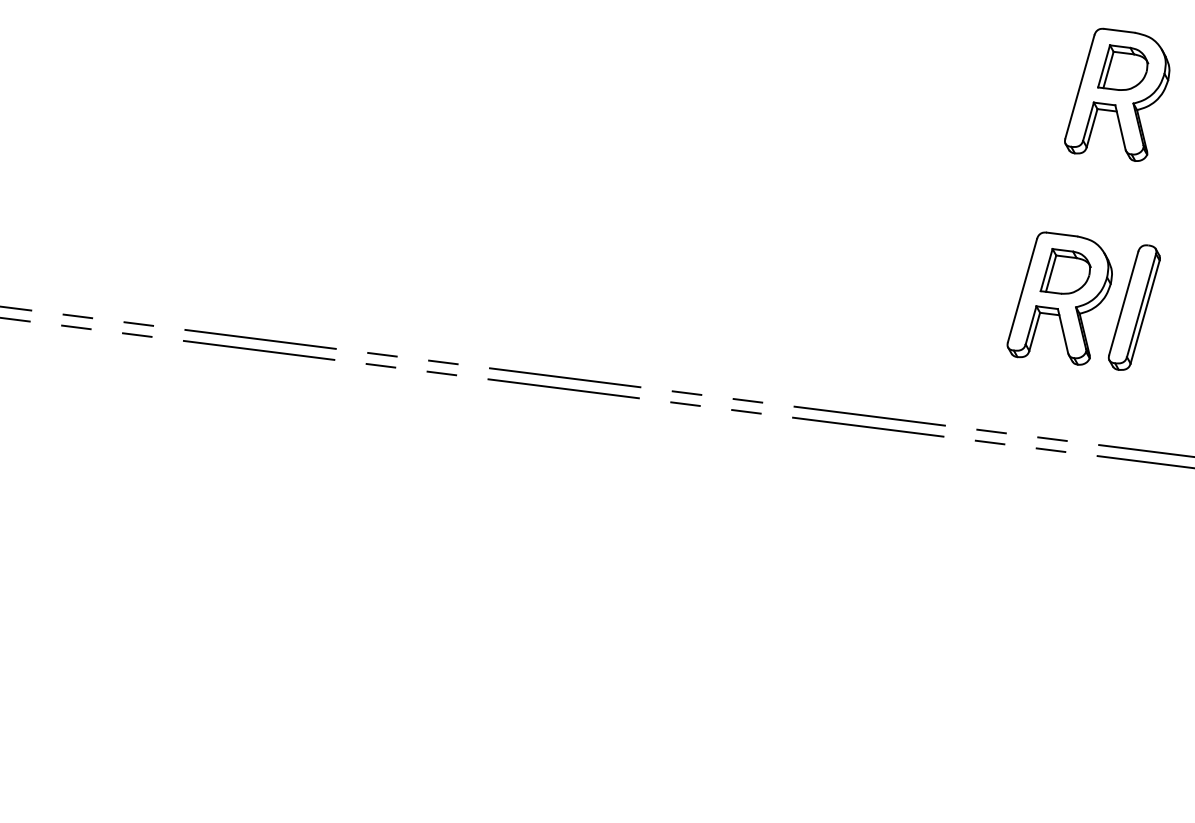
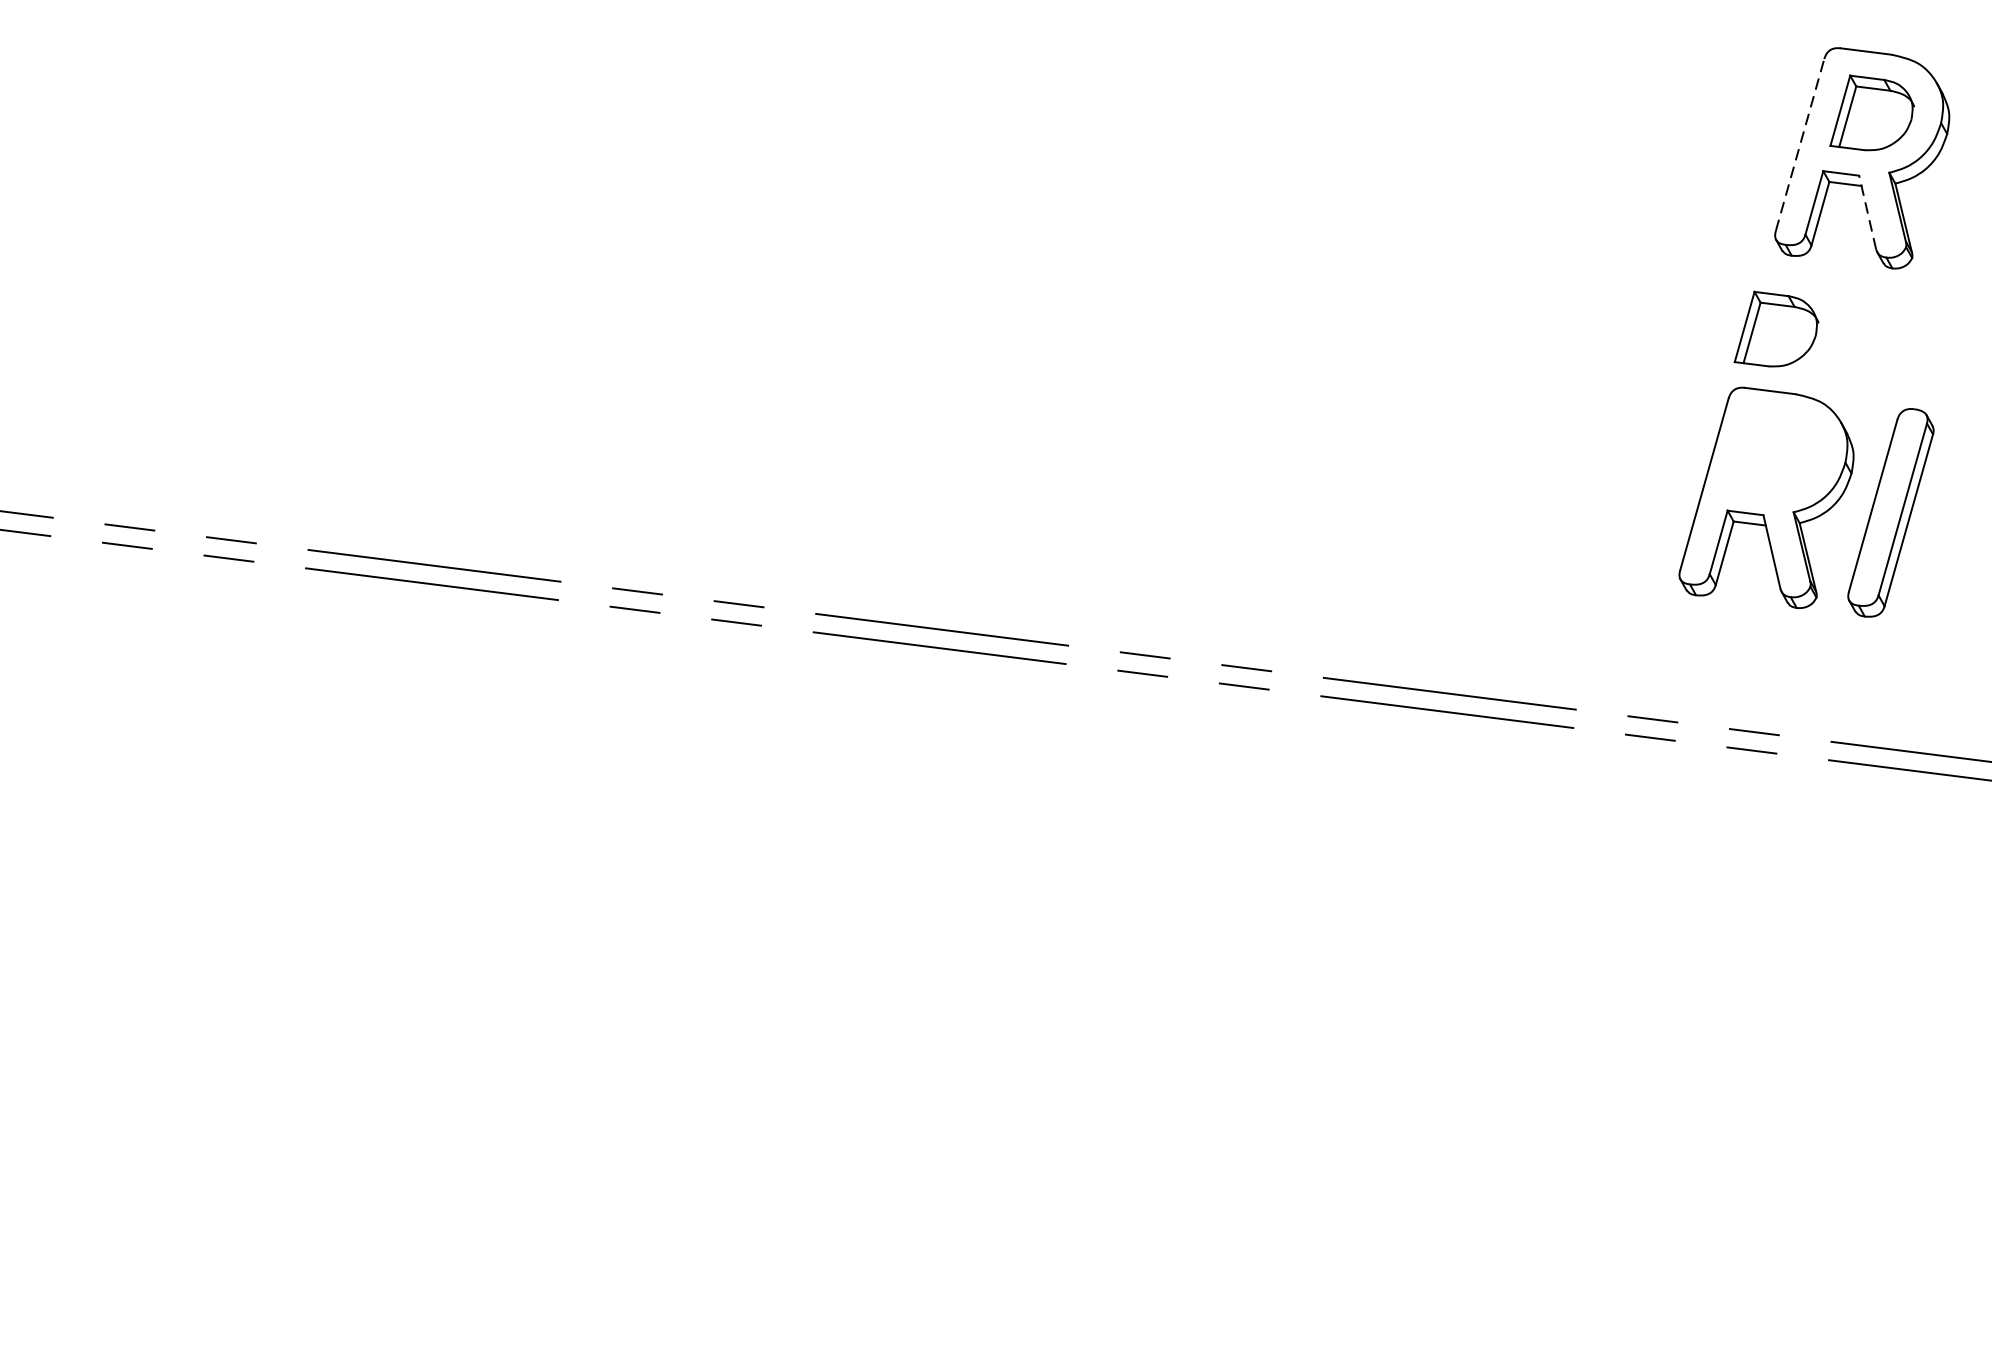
line: (1079, 86) -> (1799, 144), solid -> dashed
line: (1120, 127) -> (1867, 212), solid -> dashed
part: (1065, 271) -> (1776, 329), moved

